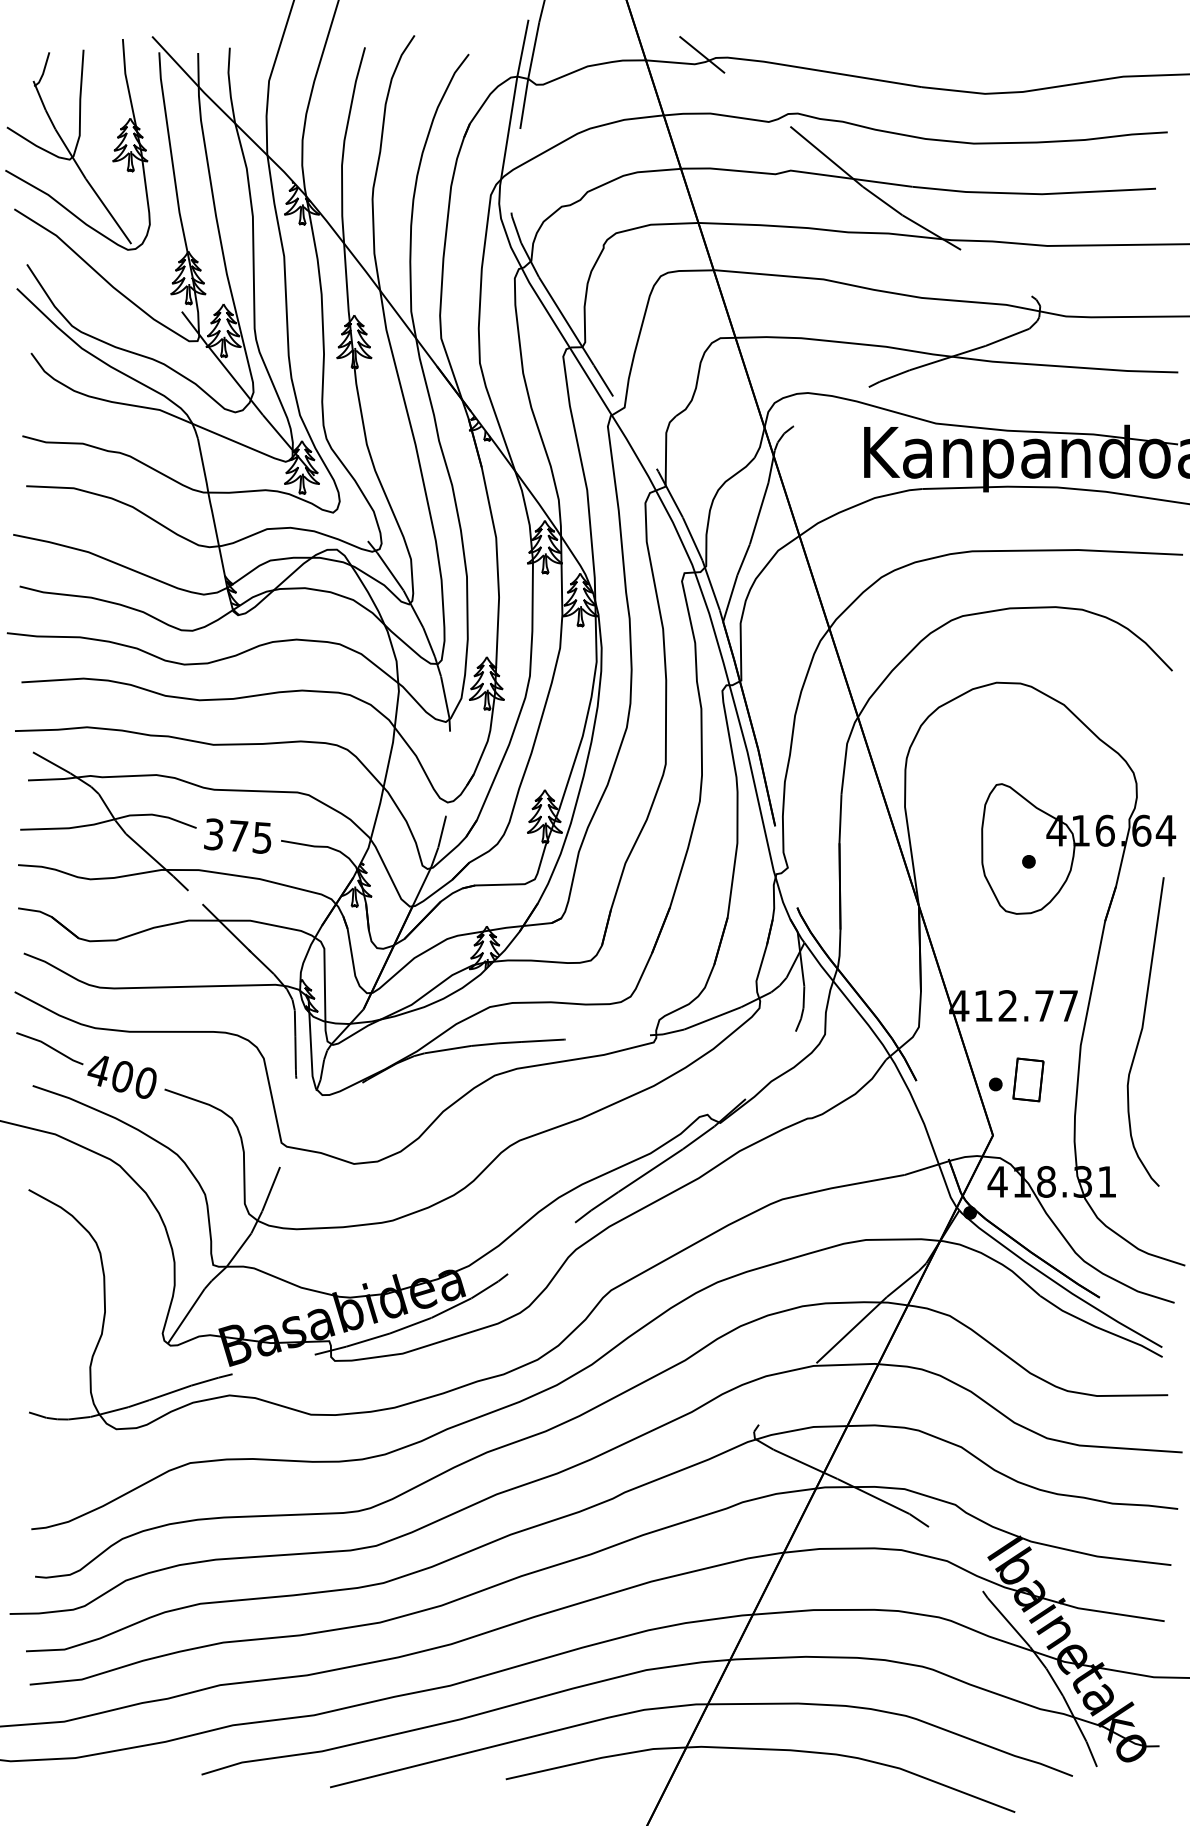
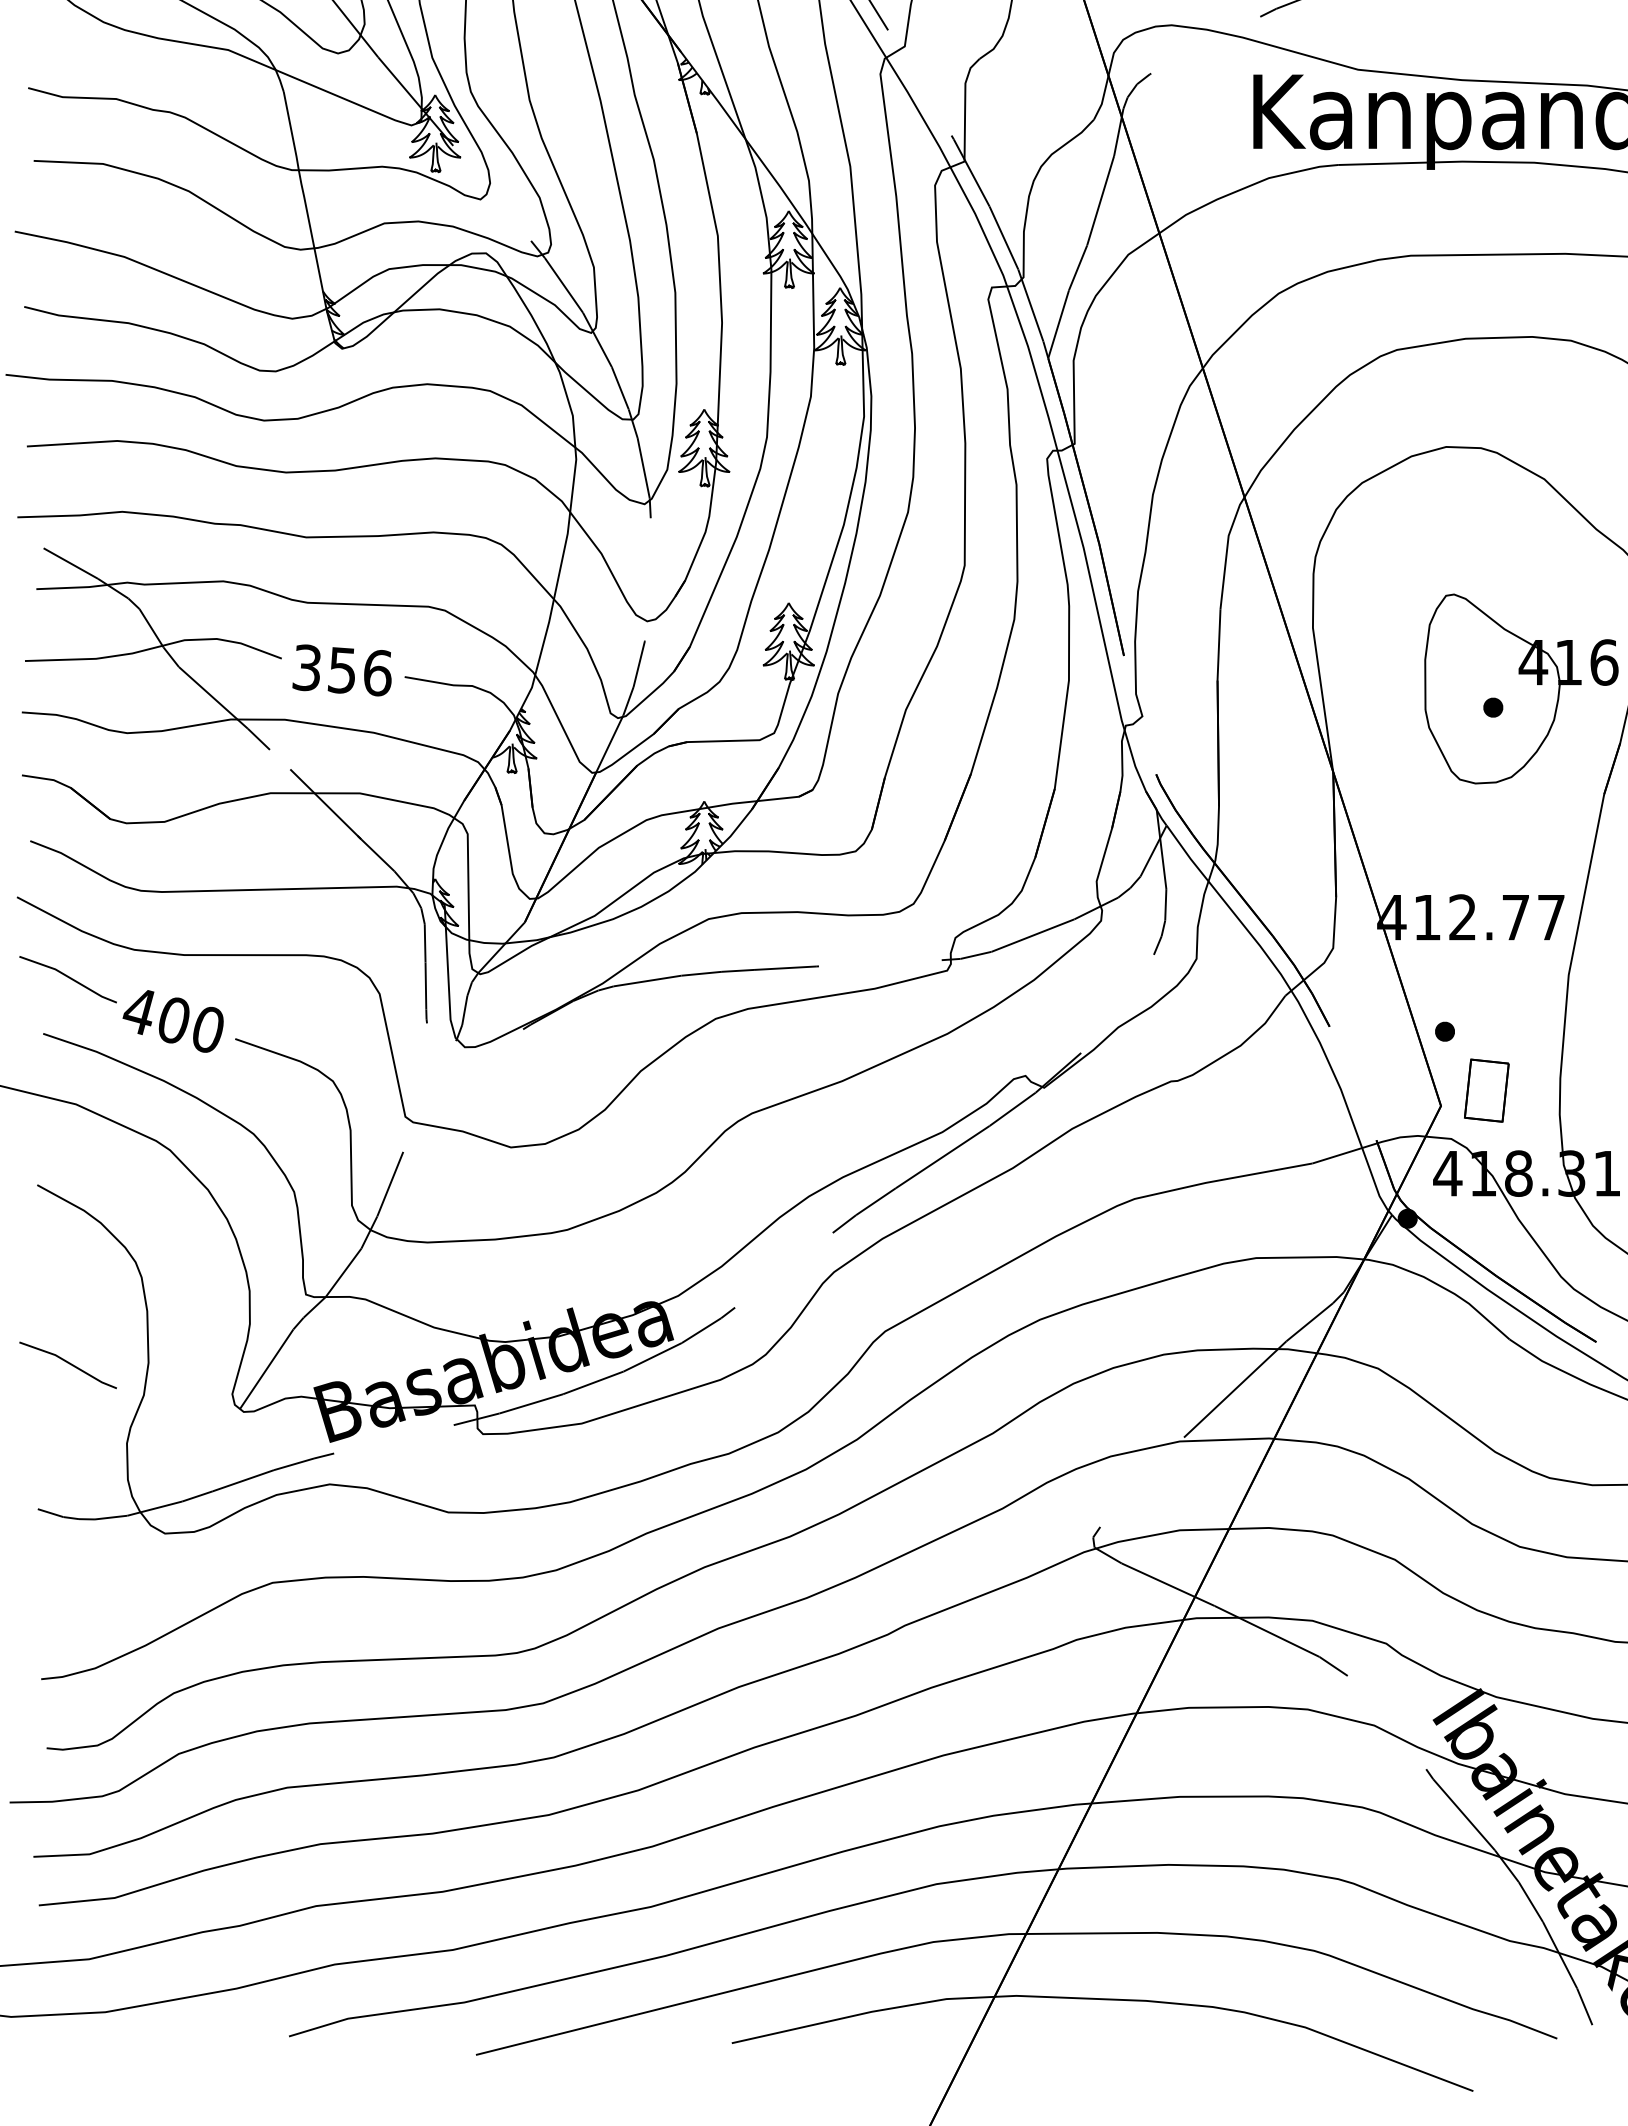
text: (250, 837) -> (360, 672), 375 -> 356
part: (1028, 1079) -> (1486, 1090), moved
line: (49, 1312) -> (67, 1363), added

